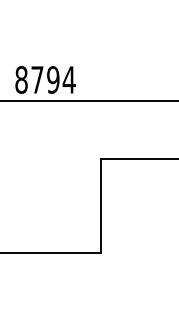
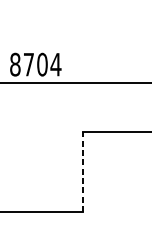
text: (53, 79) -> (42, 64), 8794 -> 8704
line: (100, 205) -> (82, 171), solid -> dashed

